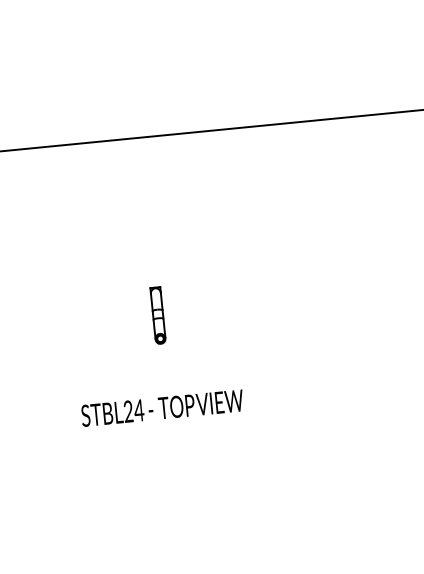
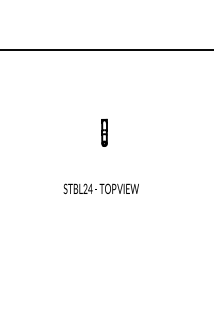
text: (160, 407) -> (100, 188), moved

